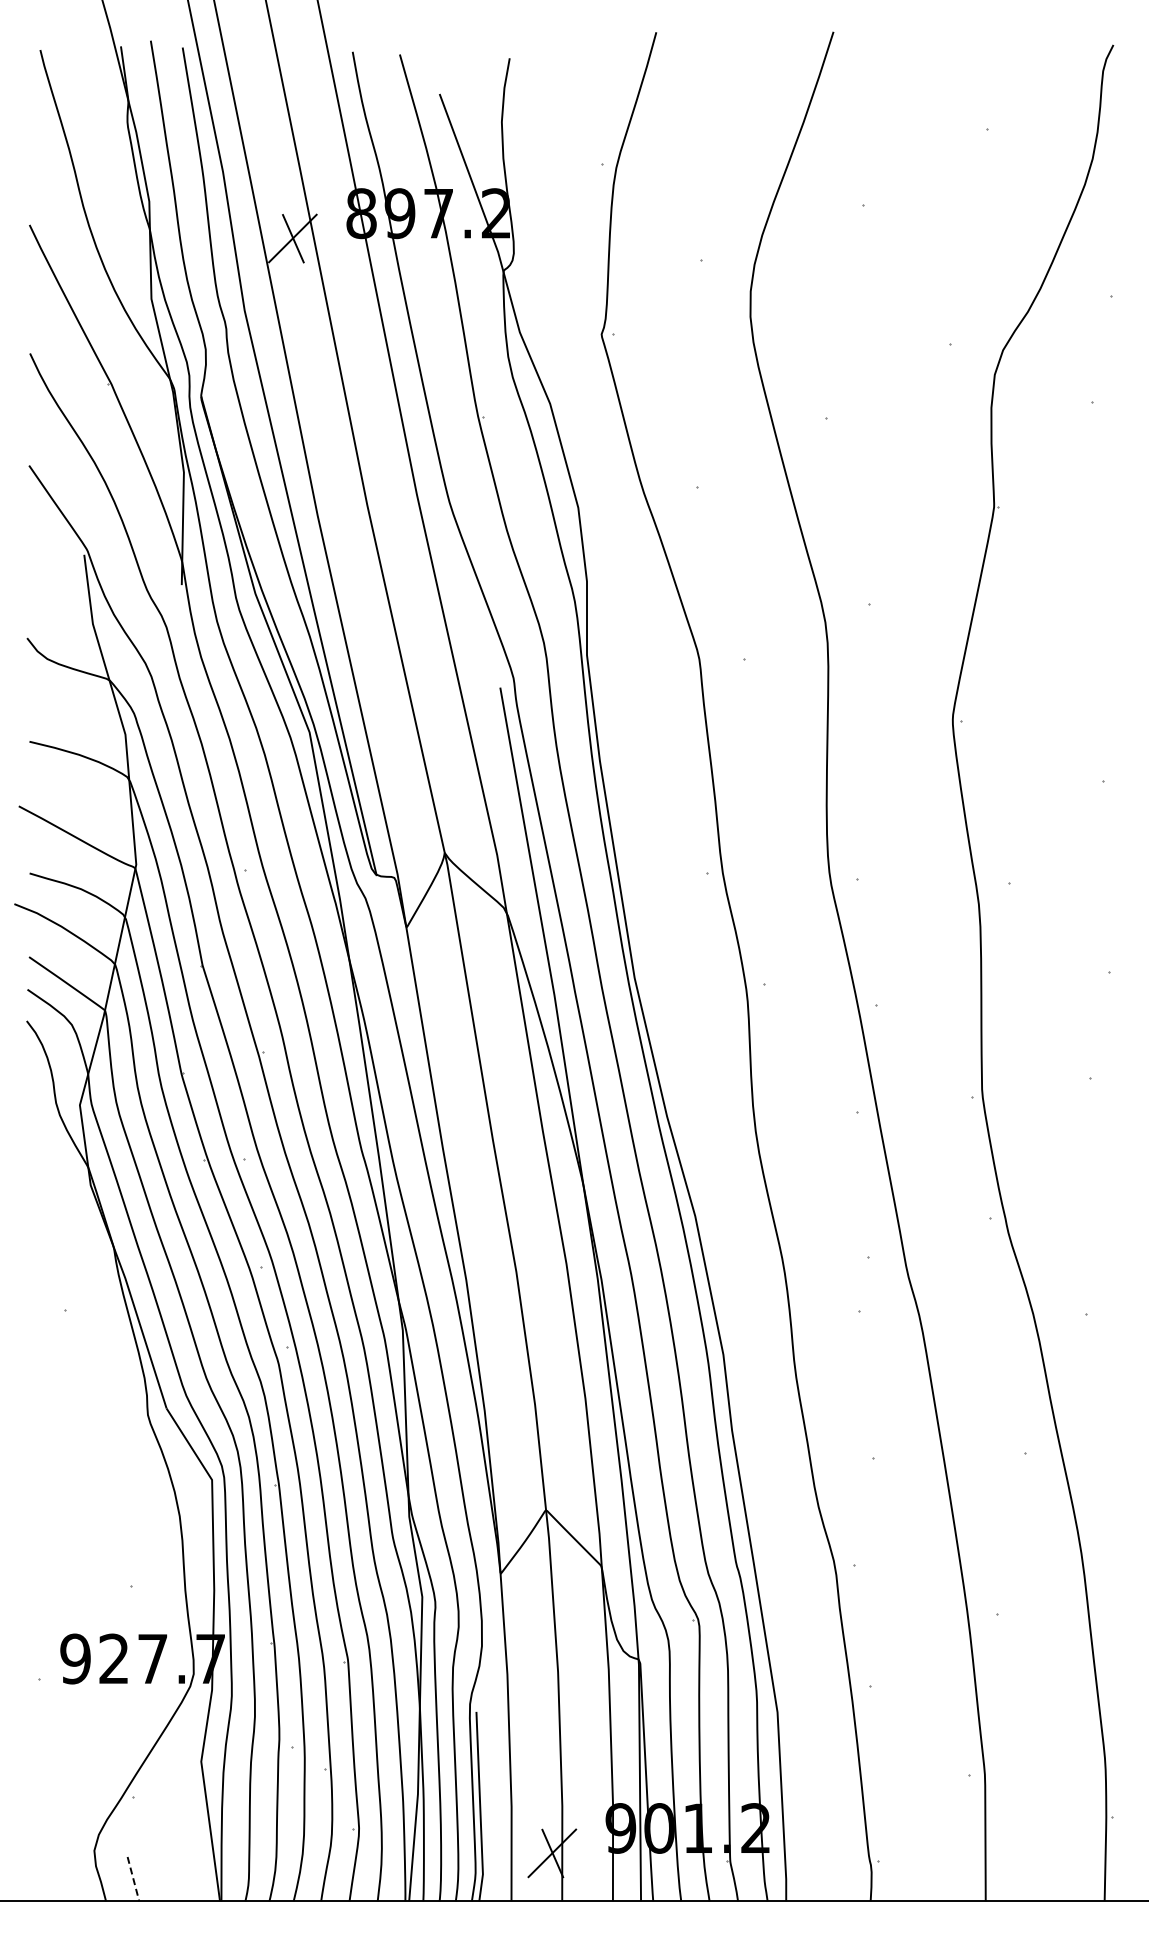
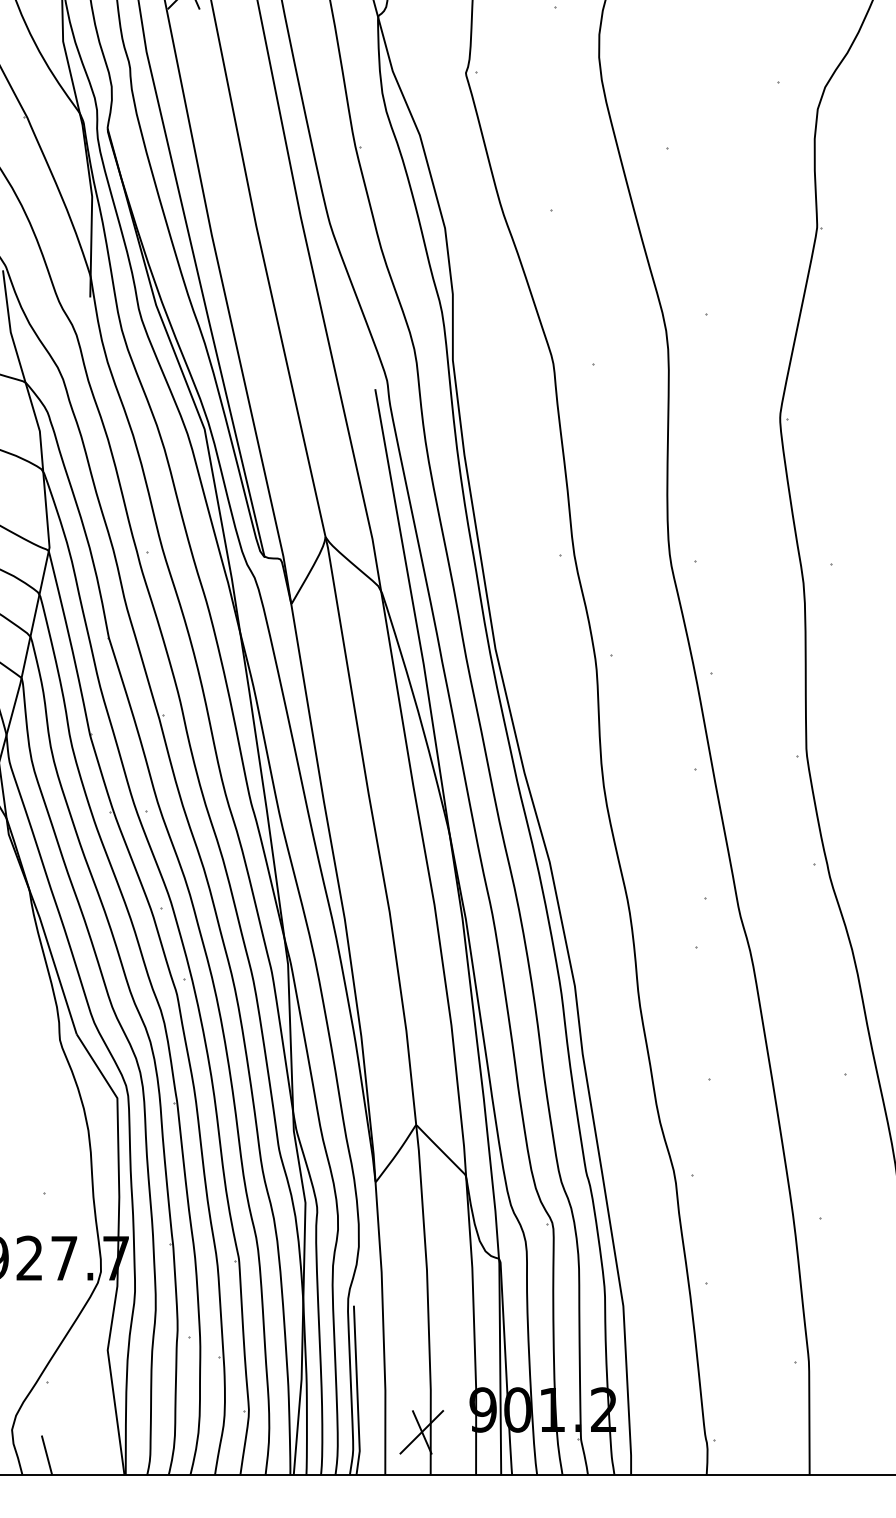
line: (133, 1879) -> (47, 1455), dashed -> solid

